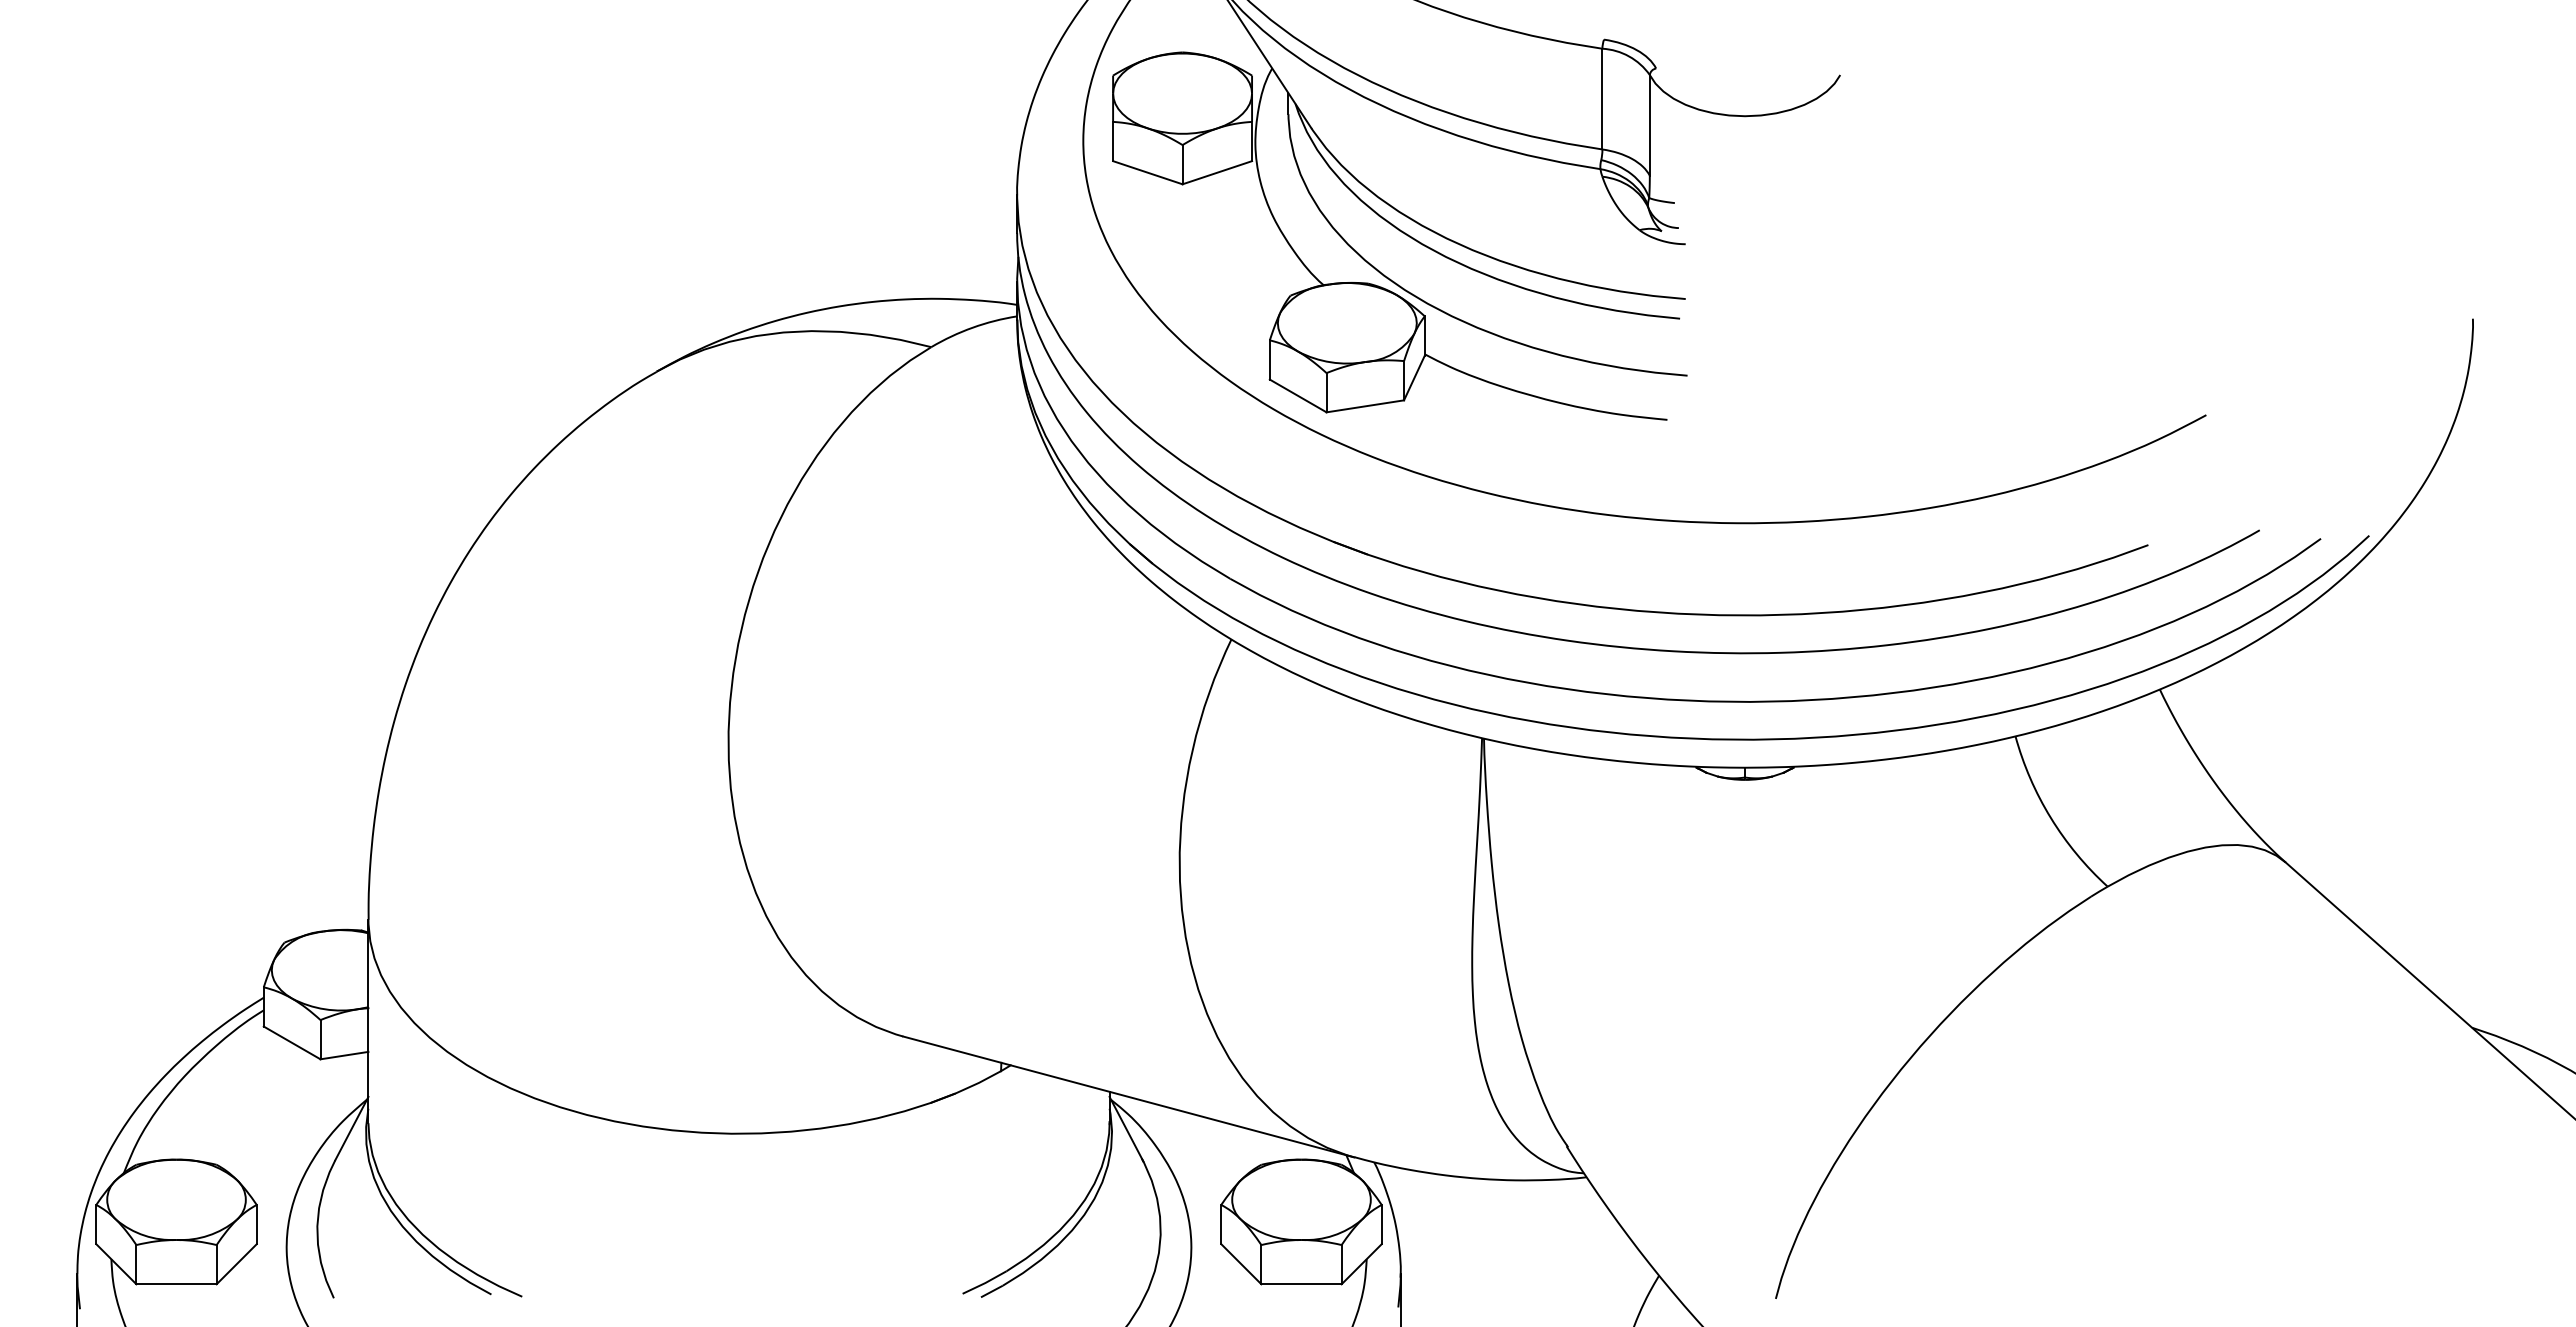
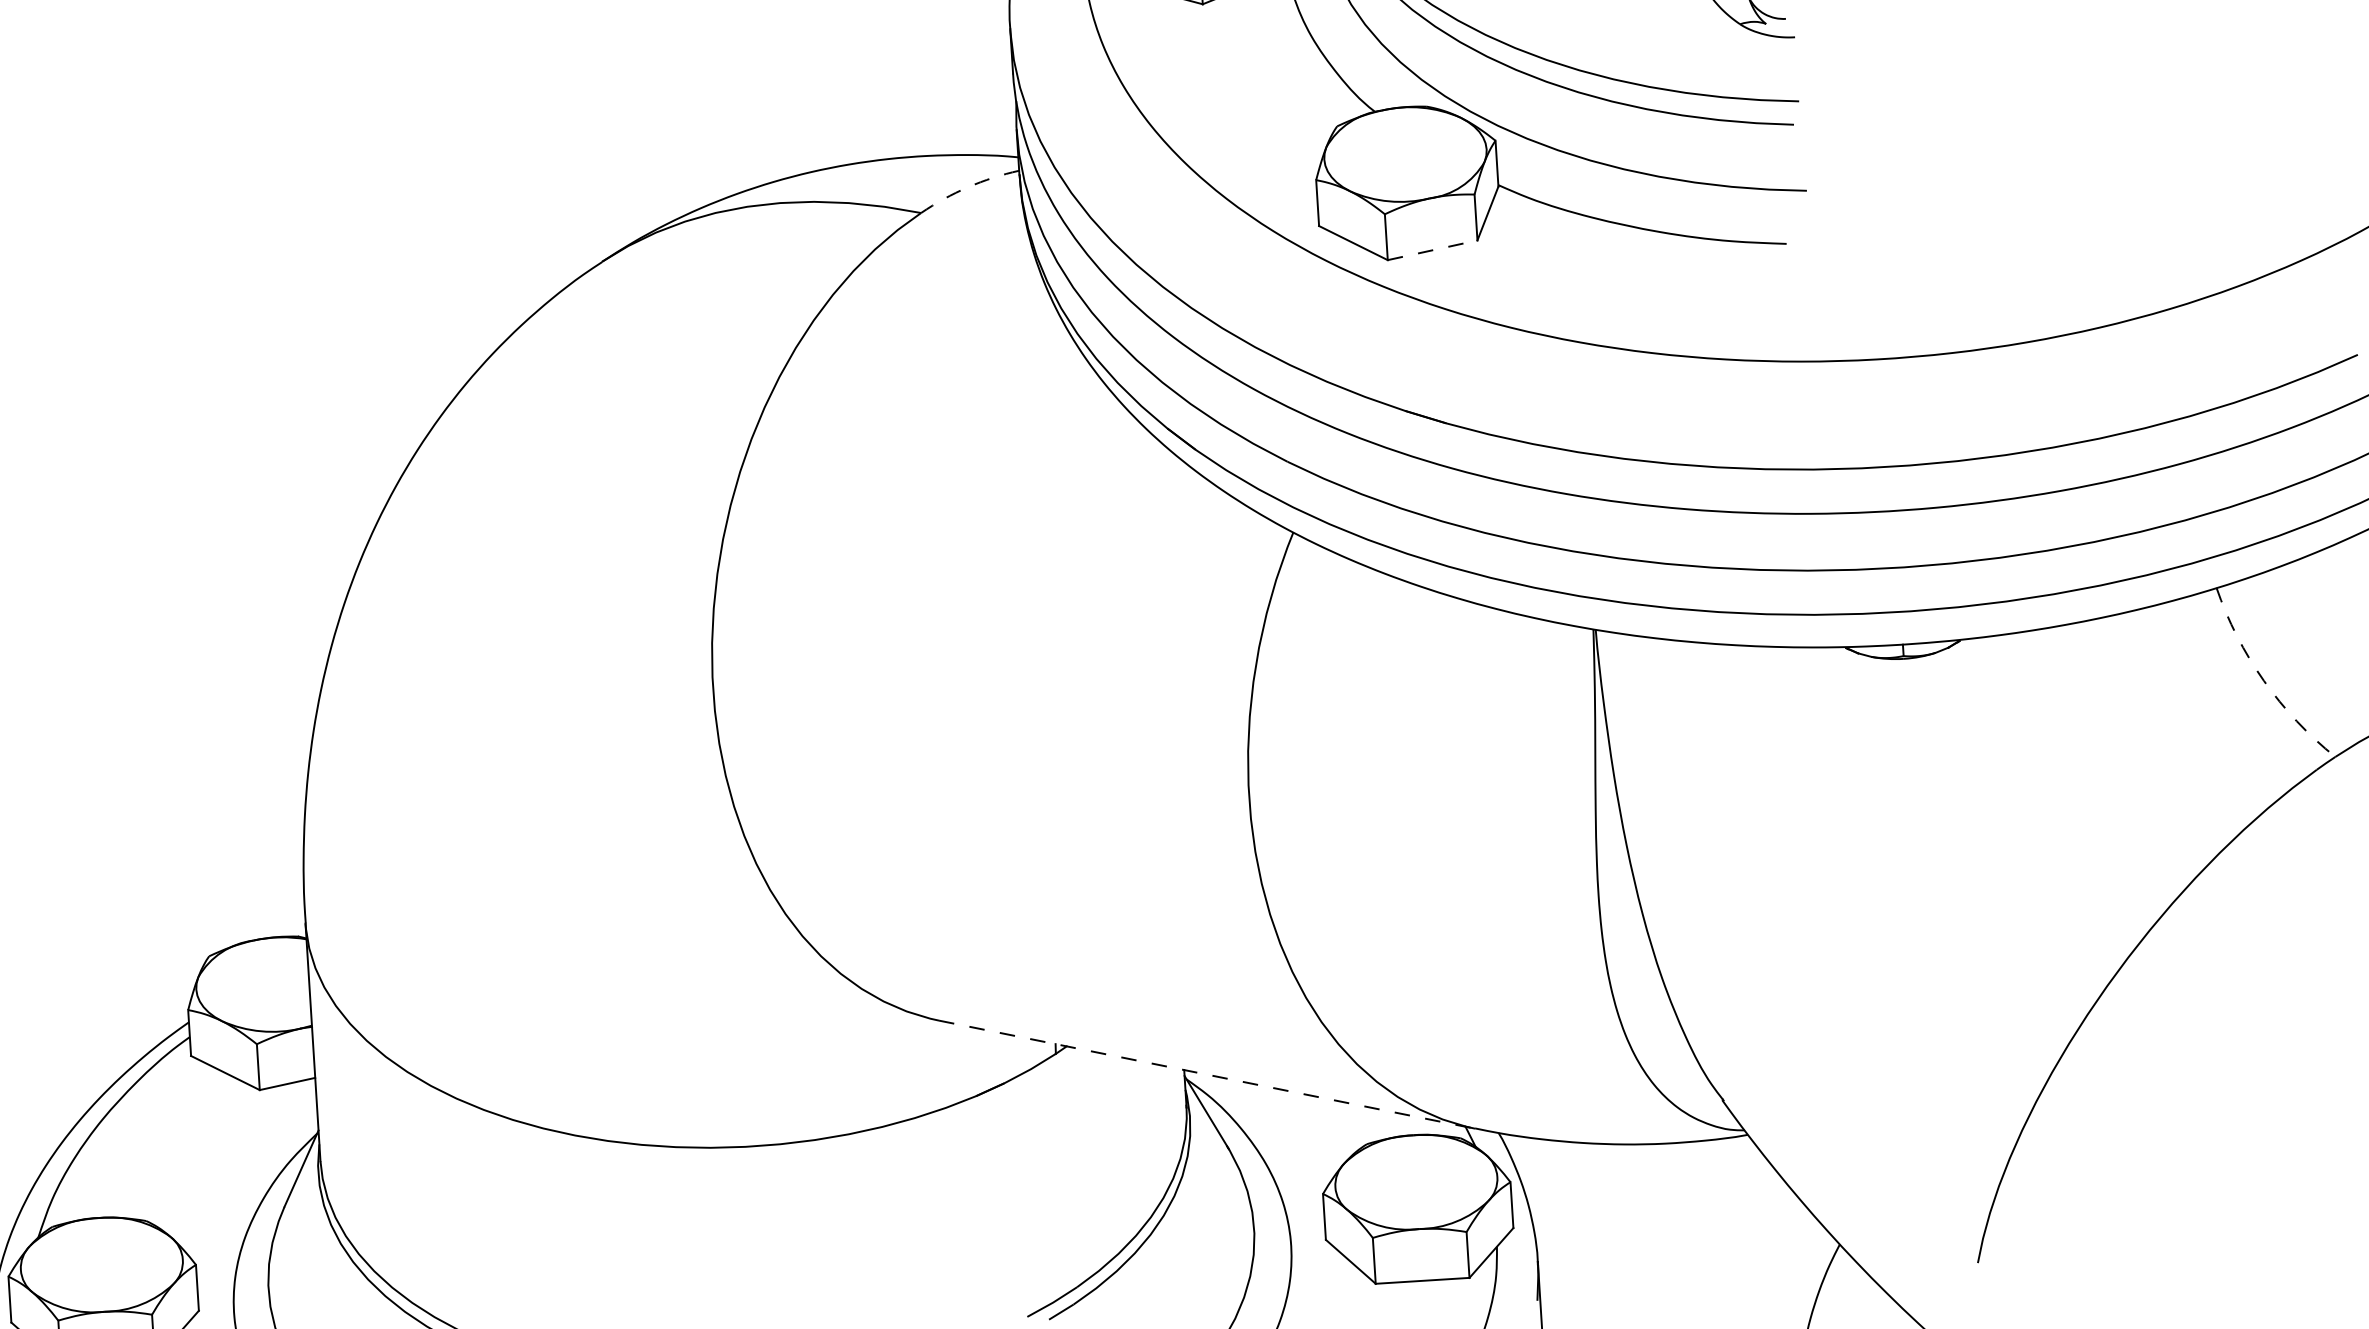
arc: (972, 327) -> (967, 187), solid -> dashed
line: (1365, 406) -> (1432, 250), solid -> dashed
arc: (2050, 817) -> (2263, 680), solid -> dashed
line: (1128, 1096) -> (1206, 1074), solid -> dashed

